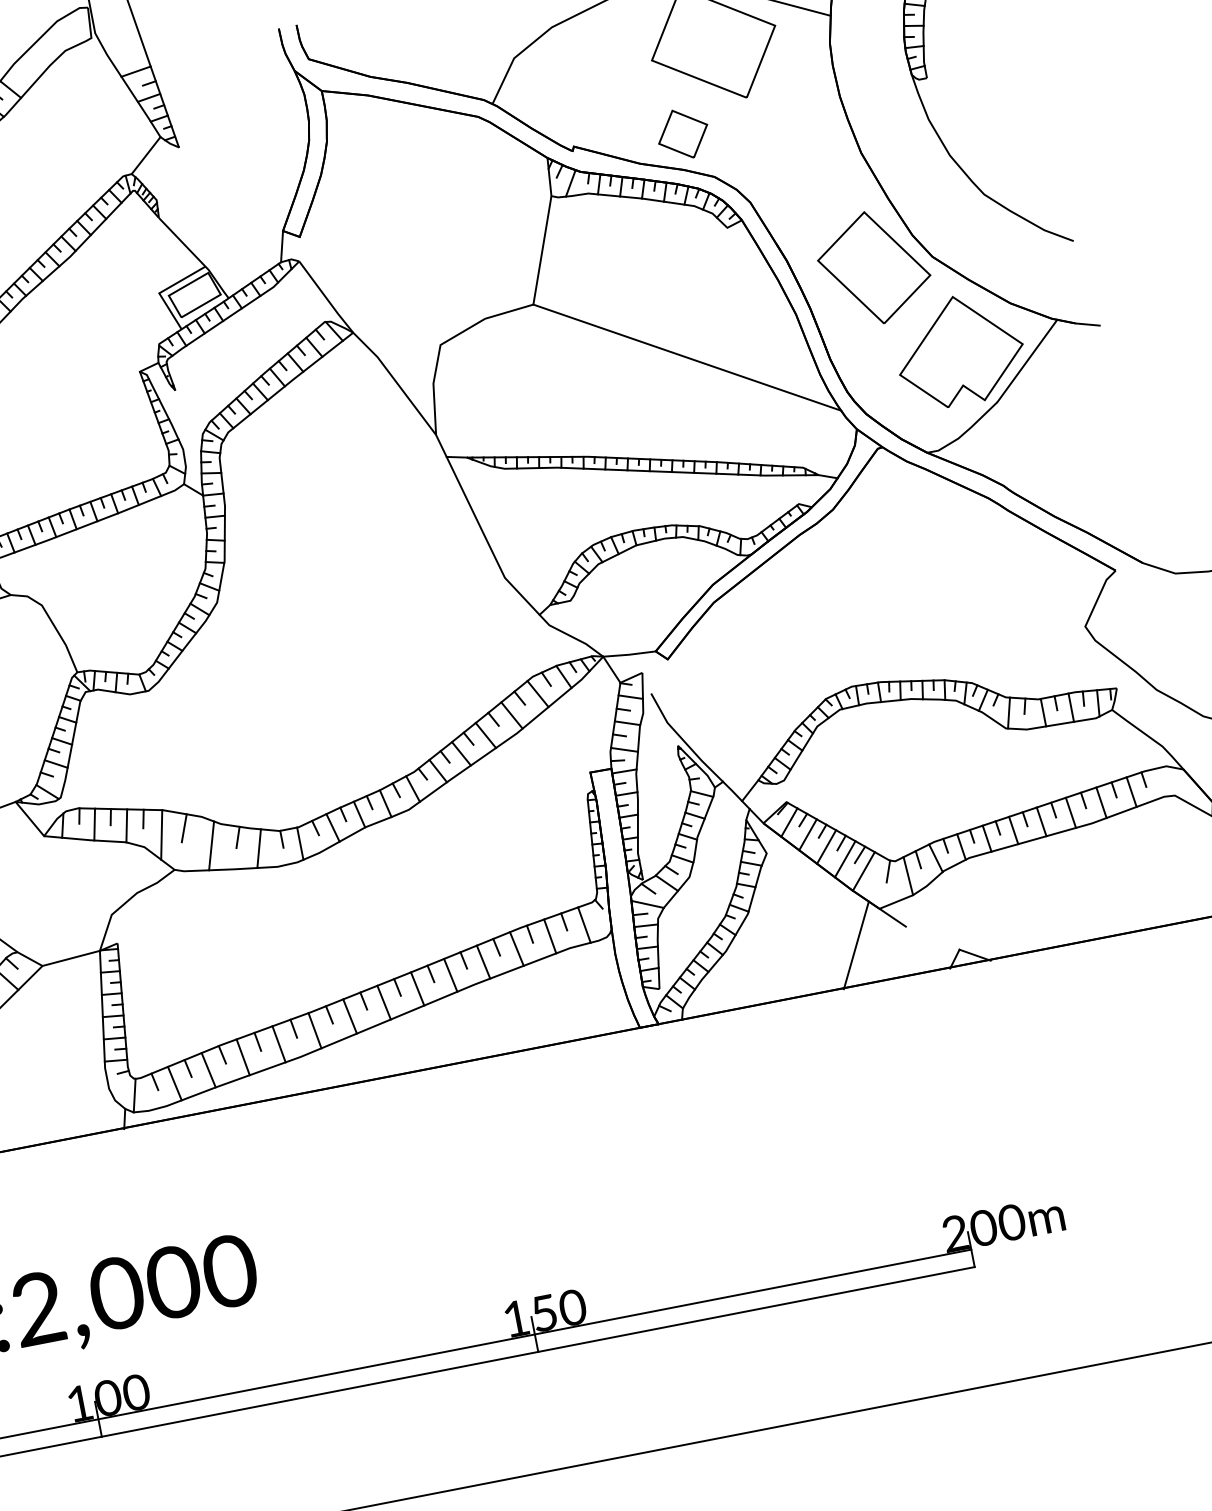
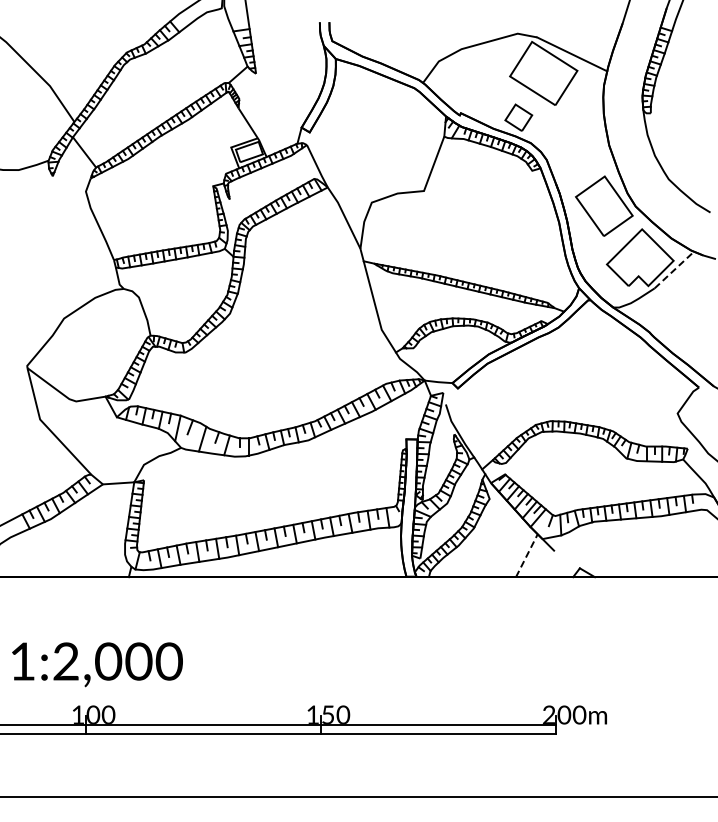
line: (687, 358) -> (498, 234), removed
line: (1027, 361) -> (674, 270), solid -> dashed
line: (857, 944) -> (527, 555), solid -> dashed

